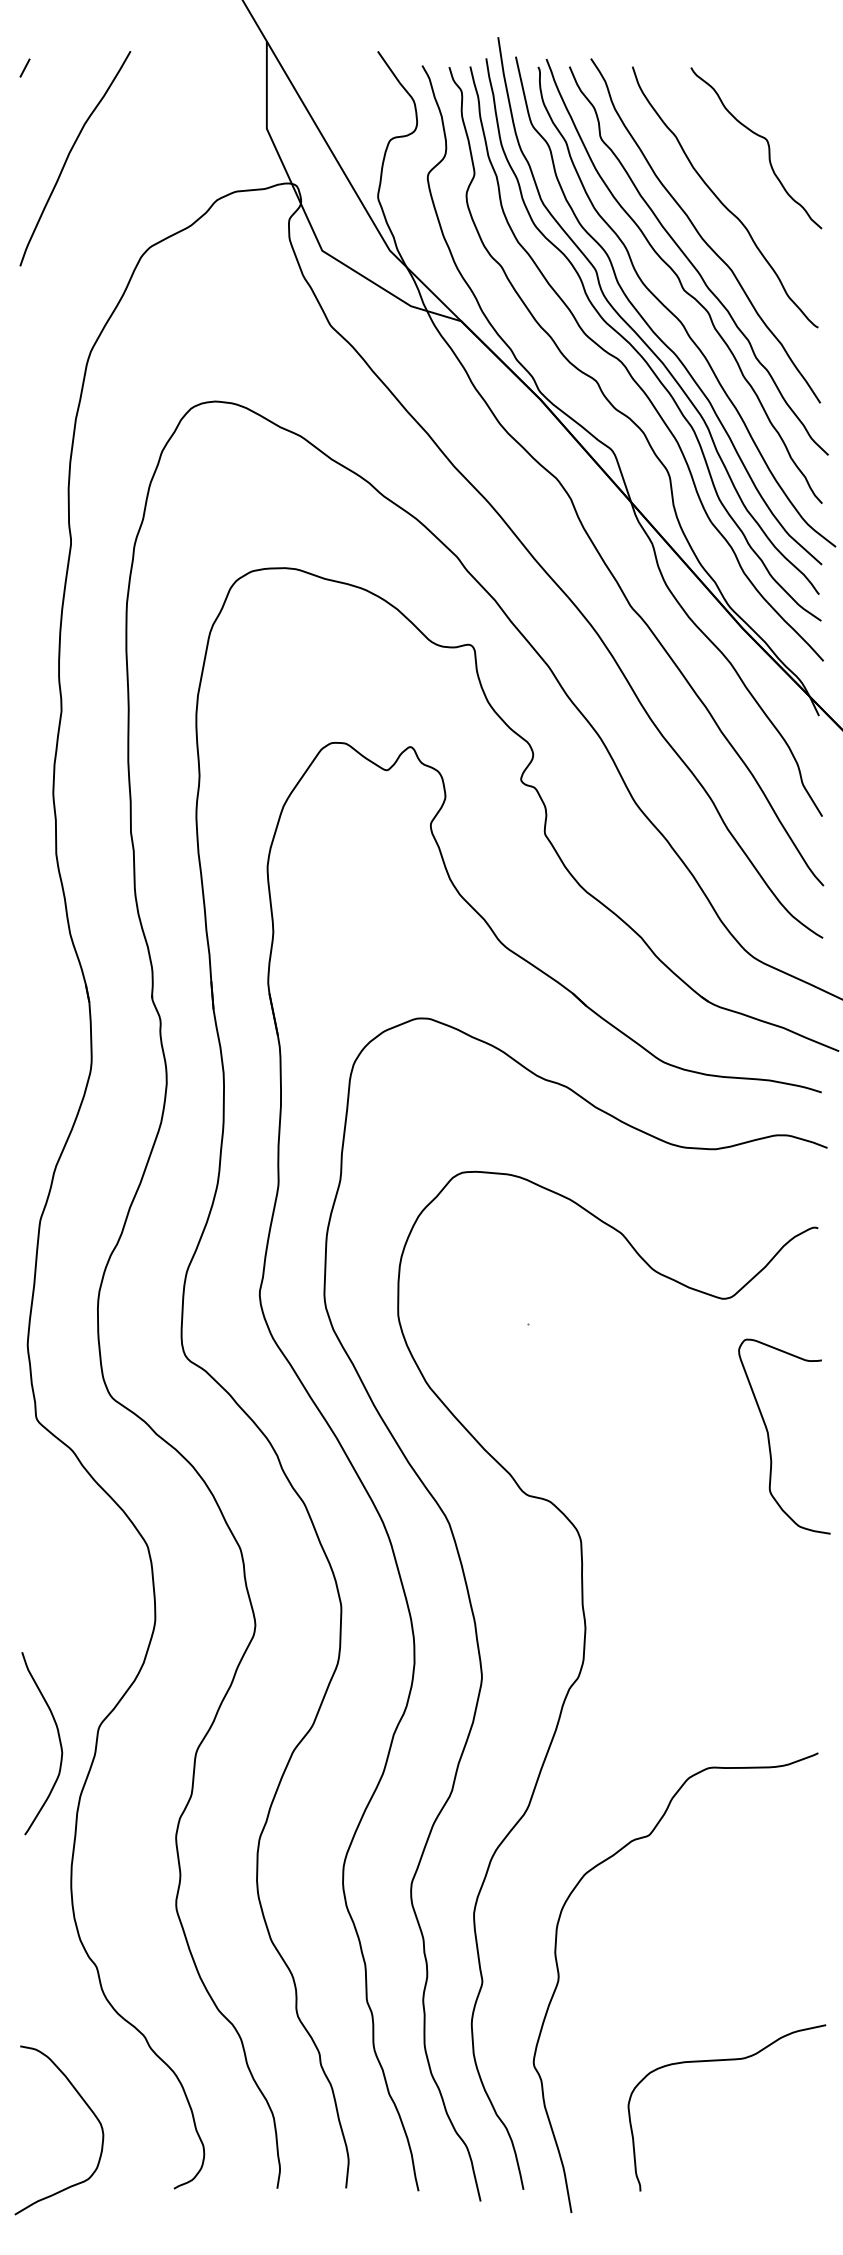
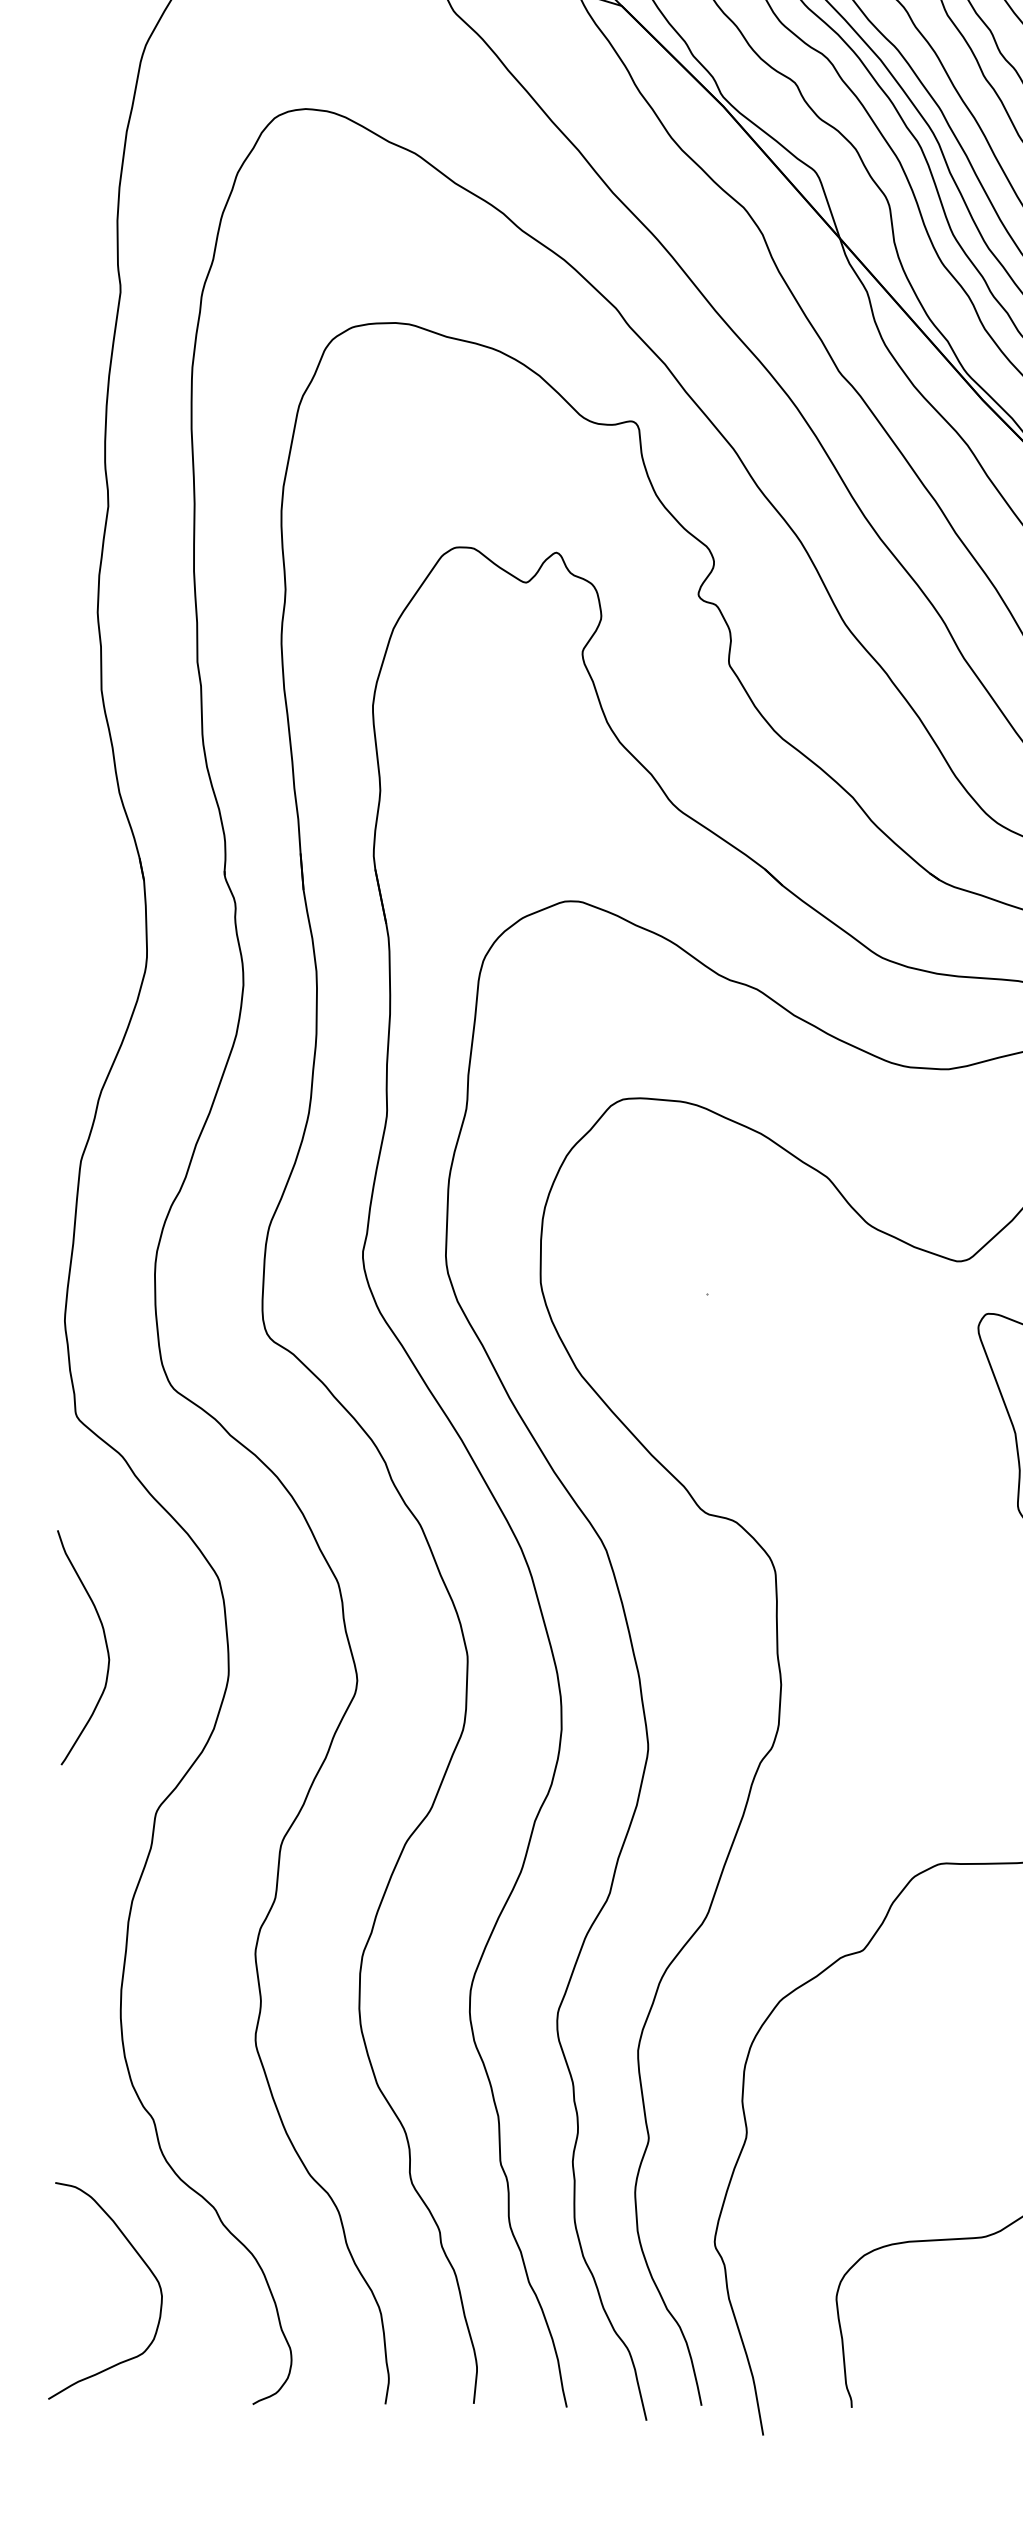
curve: (58, 1738) -> (104, 1641), moved
curve: (88, 2108) -> (142, 2262), moved

